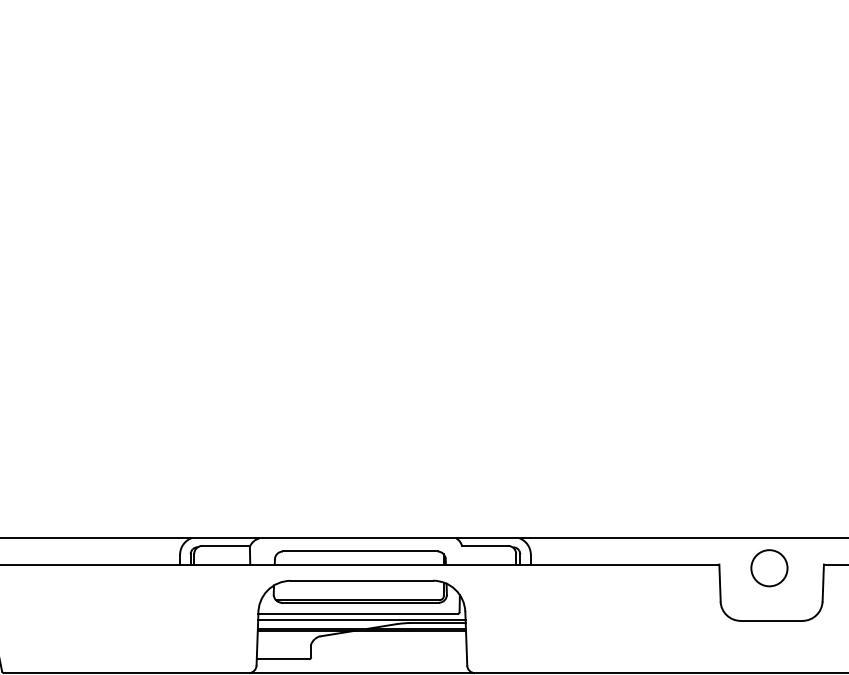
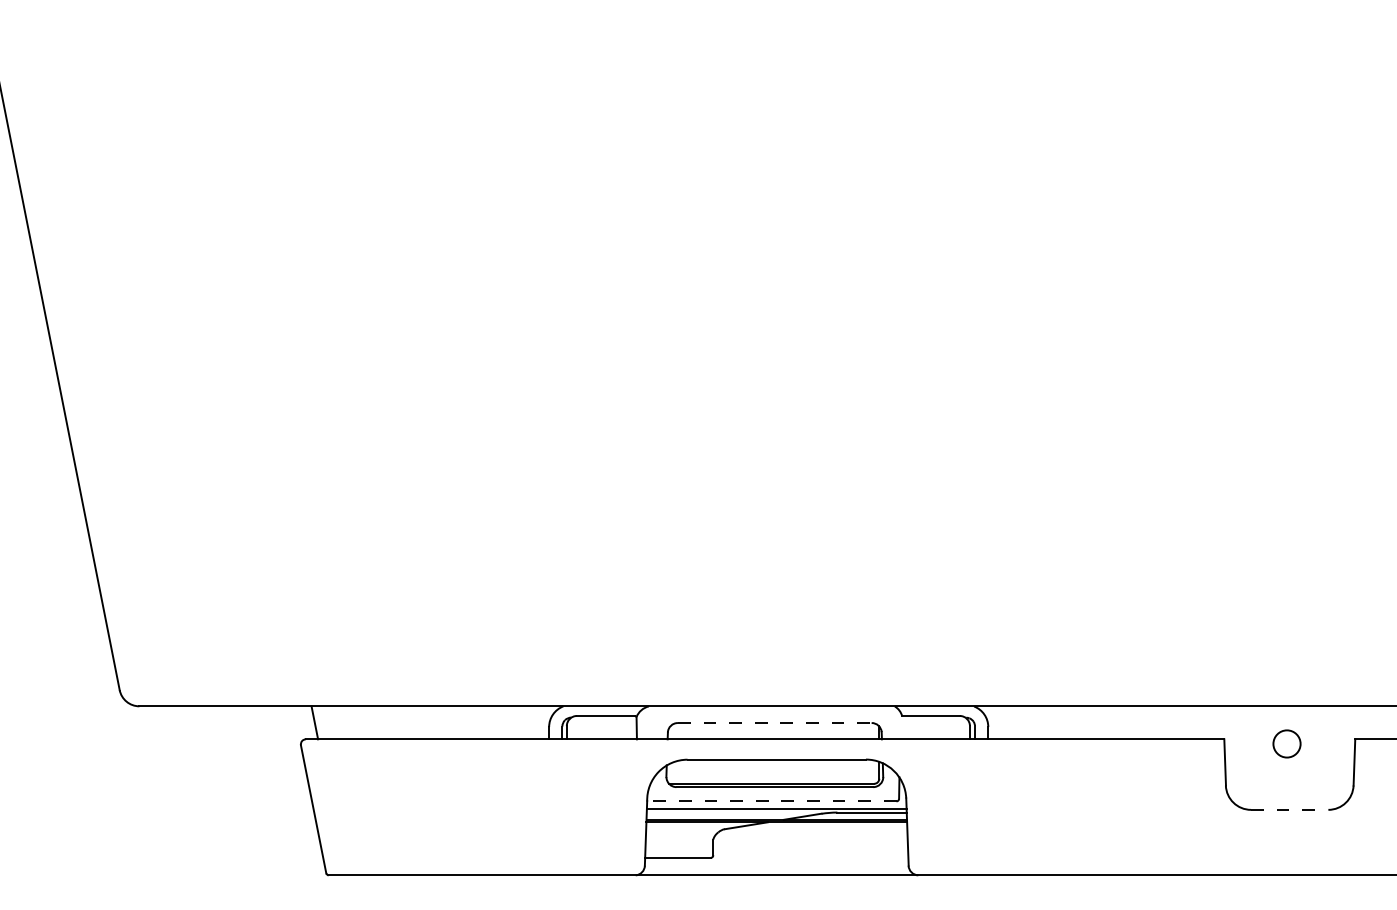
line: (360, 551) -> (774, 722), solid -> dashed
circle: (769, 567) -> (1286, 743), size x0.6
line: (357, 614) -> (771, 801), solid -> dashed
line: (771, 620) -> (1289, 809), solid -> dashed

